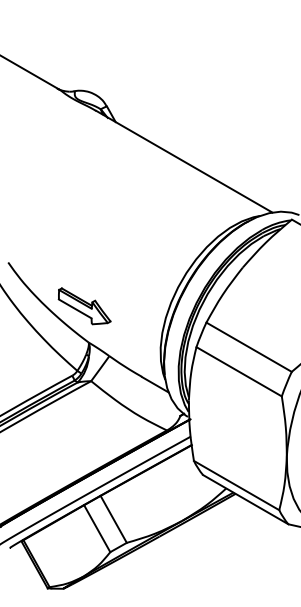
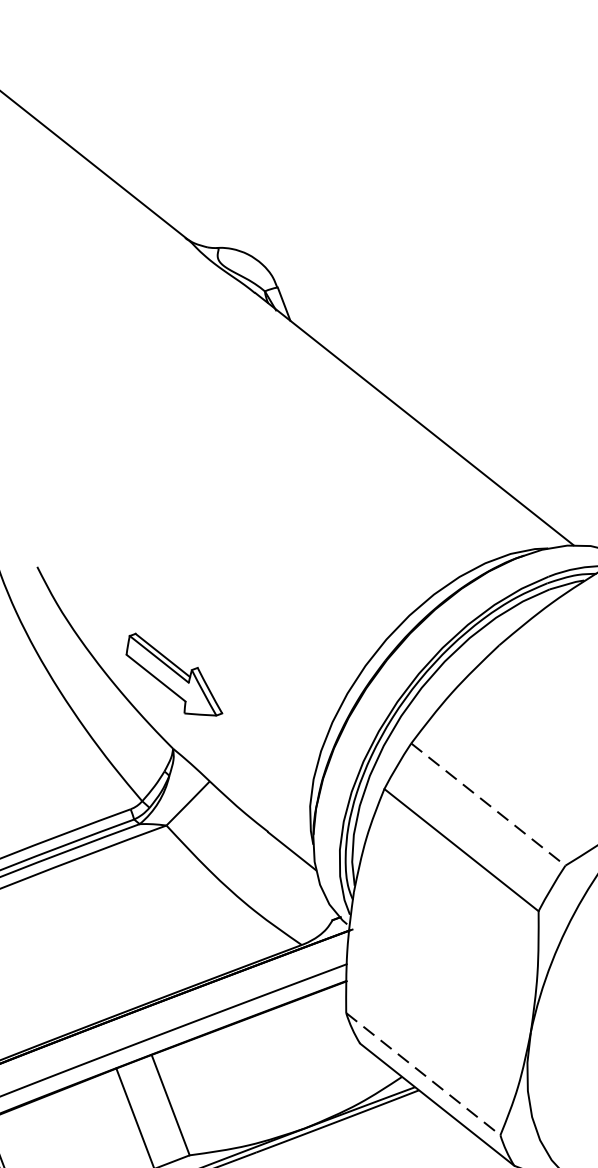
line: (249, 347) -> (489, 805), solid -> dashed
line: (237, 485) -> (425, 1074), solid -> dashed

